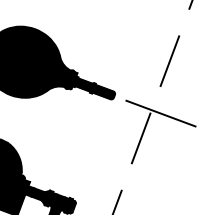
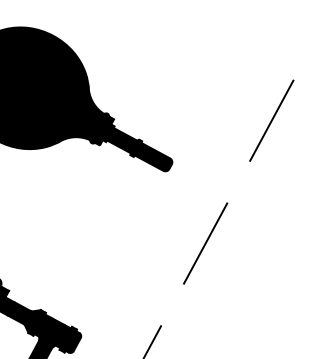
line: (160, 113) -> (243, 206), removed

